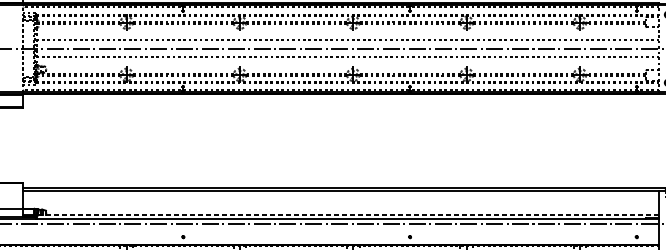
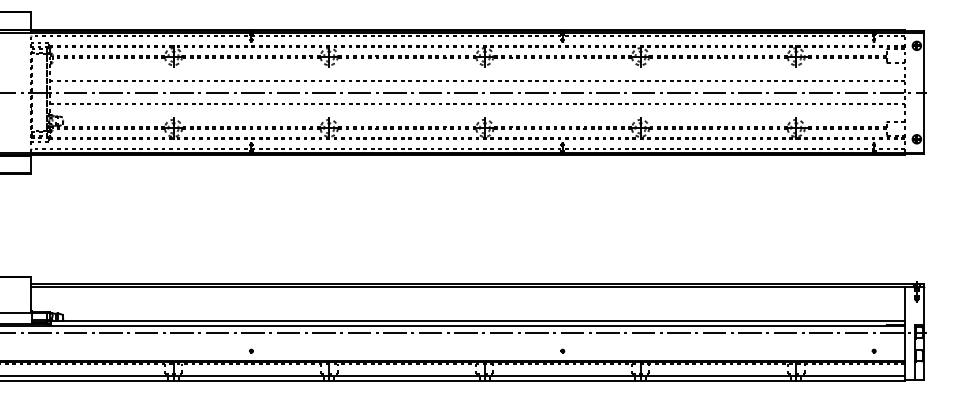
line: (347, 214) -> (477, 320), dashed -> solid

